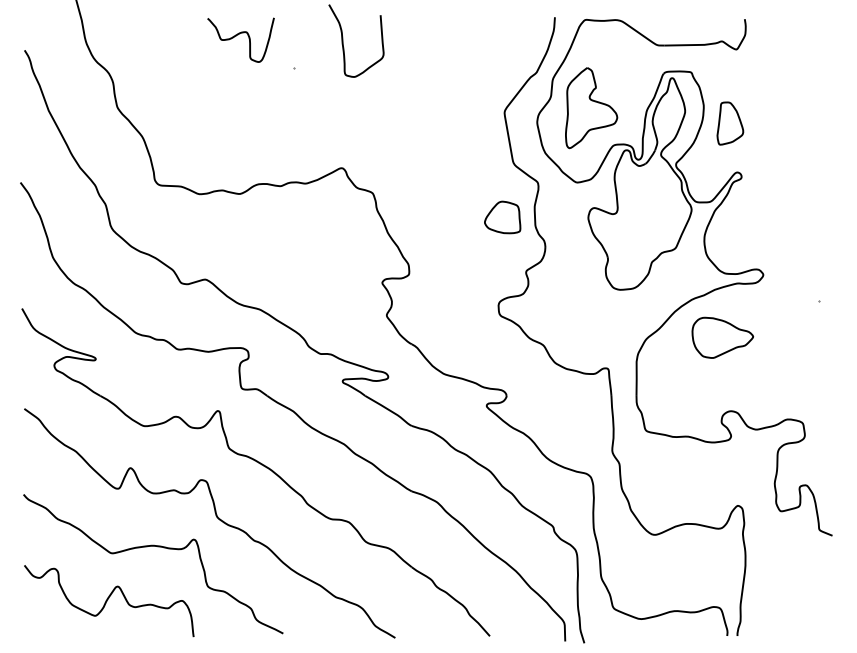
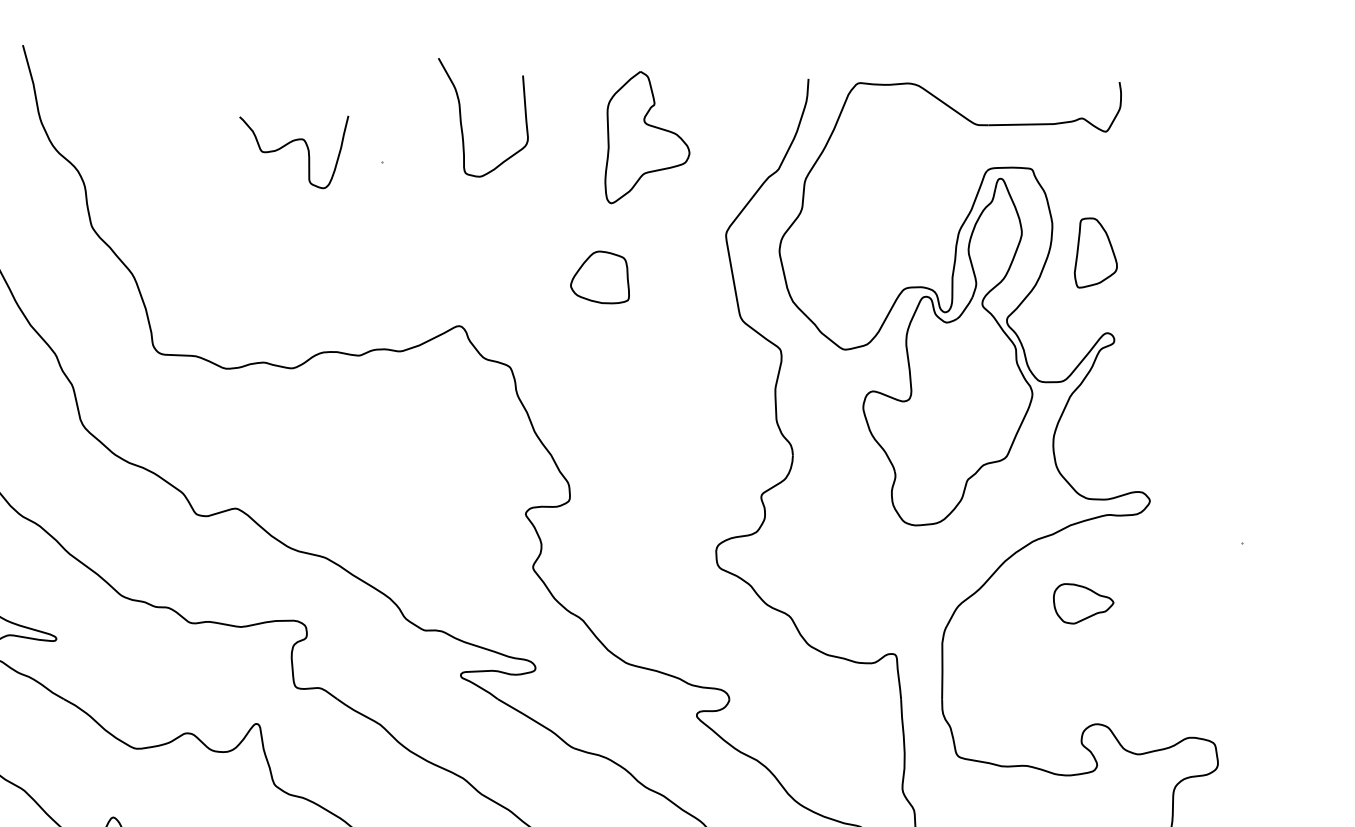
curve: (238, 35) -> (290, 144), moved
part: (591, 108) -> (647, 138), moved
part: (502, 217) -> (599, 277), moved
part: (722, 337) -> (1083, 603), size x0.6

